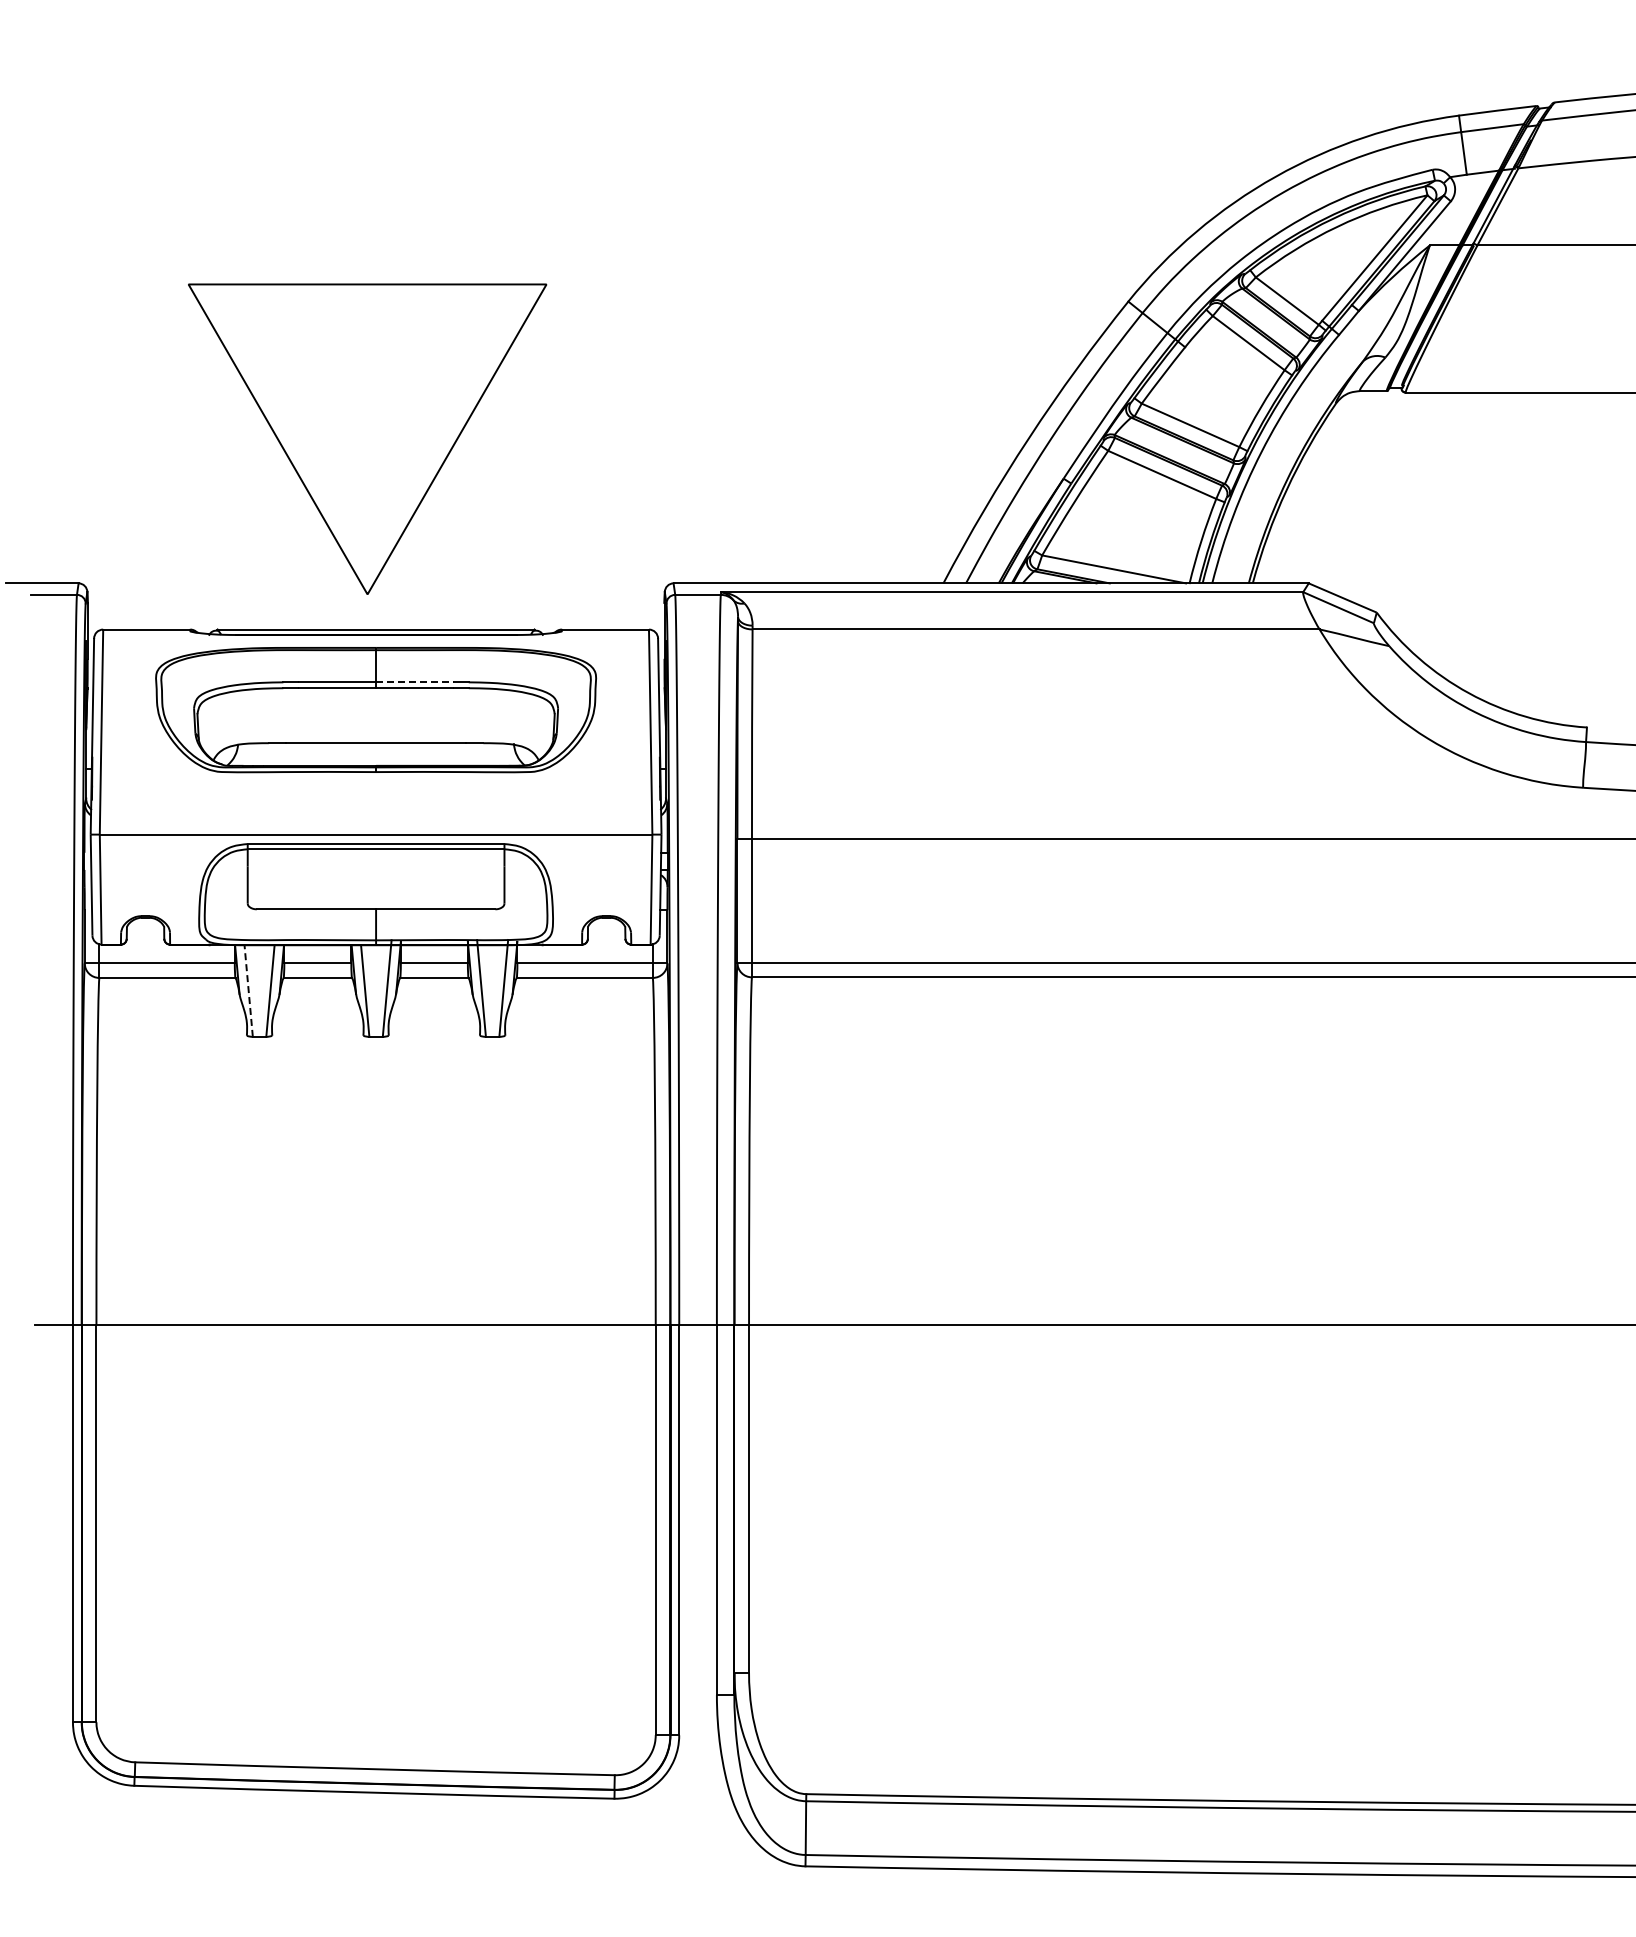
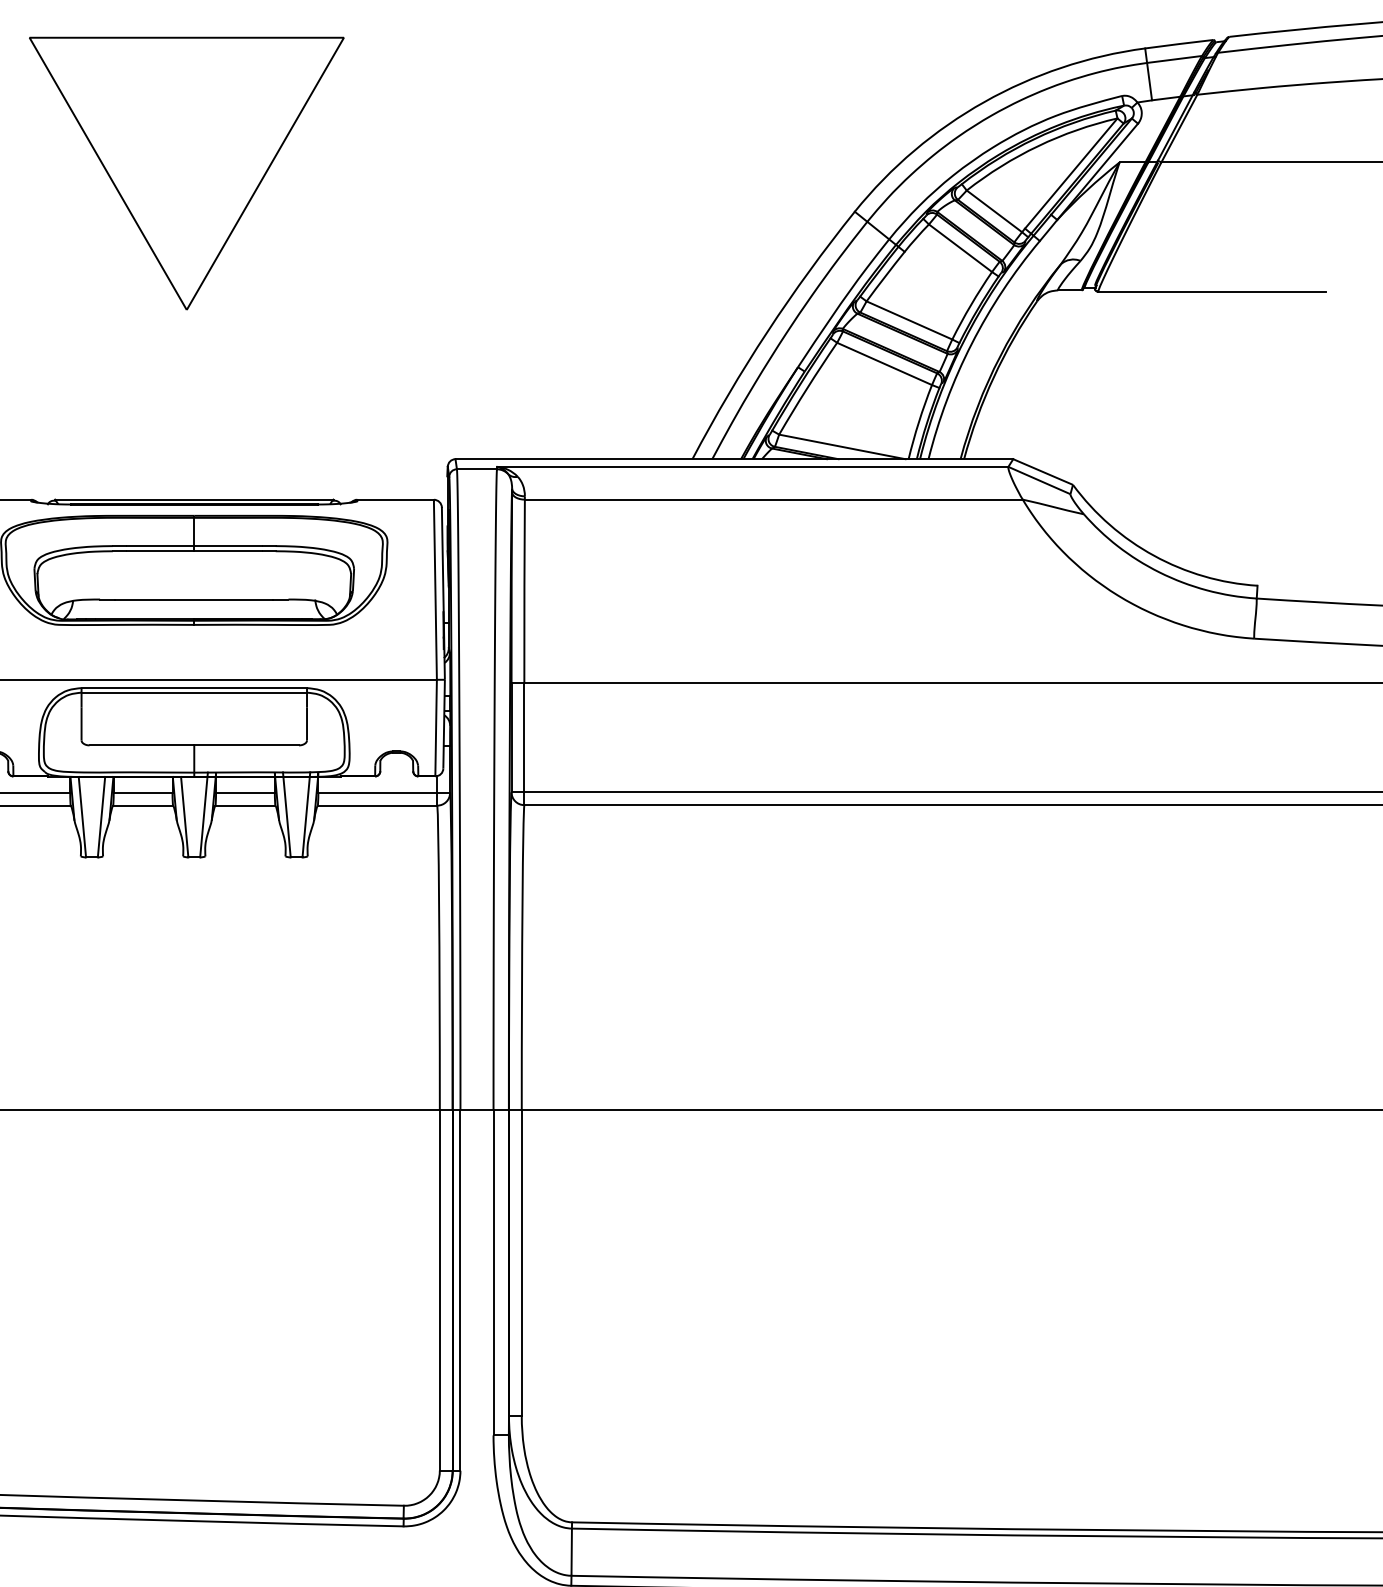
part: (367, 438) -> (186, 173), moved
line: (414, 682) -> (228, 546), dashed -> solid
line: (248, 991) -> (82, 817), dashed -> solid

